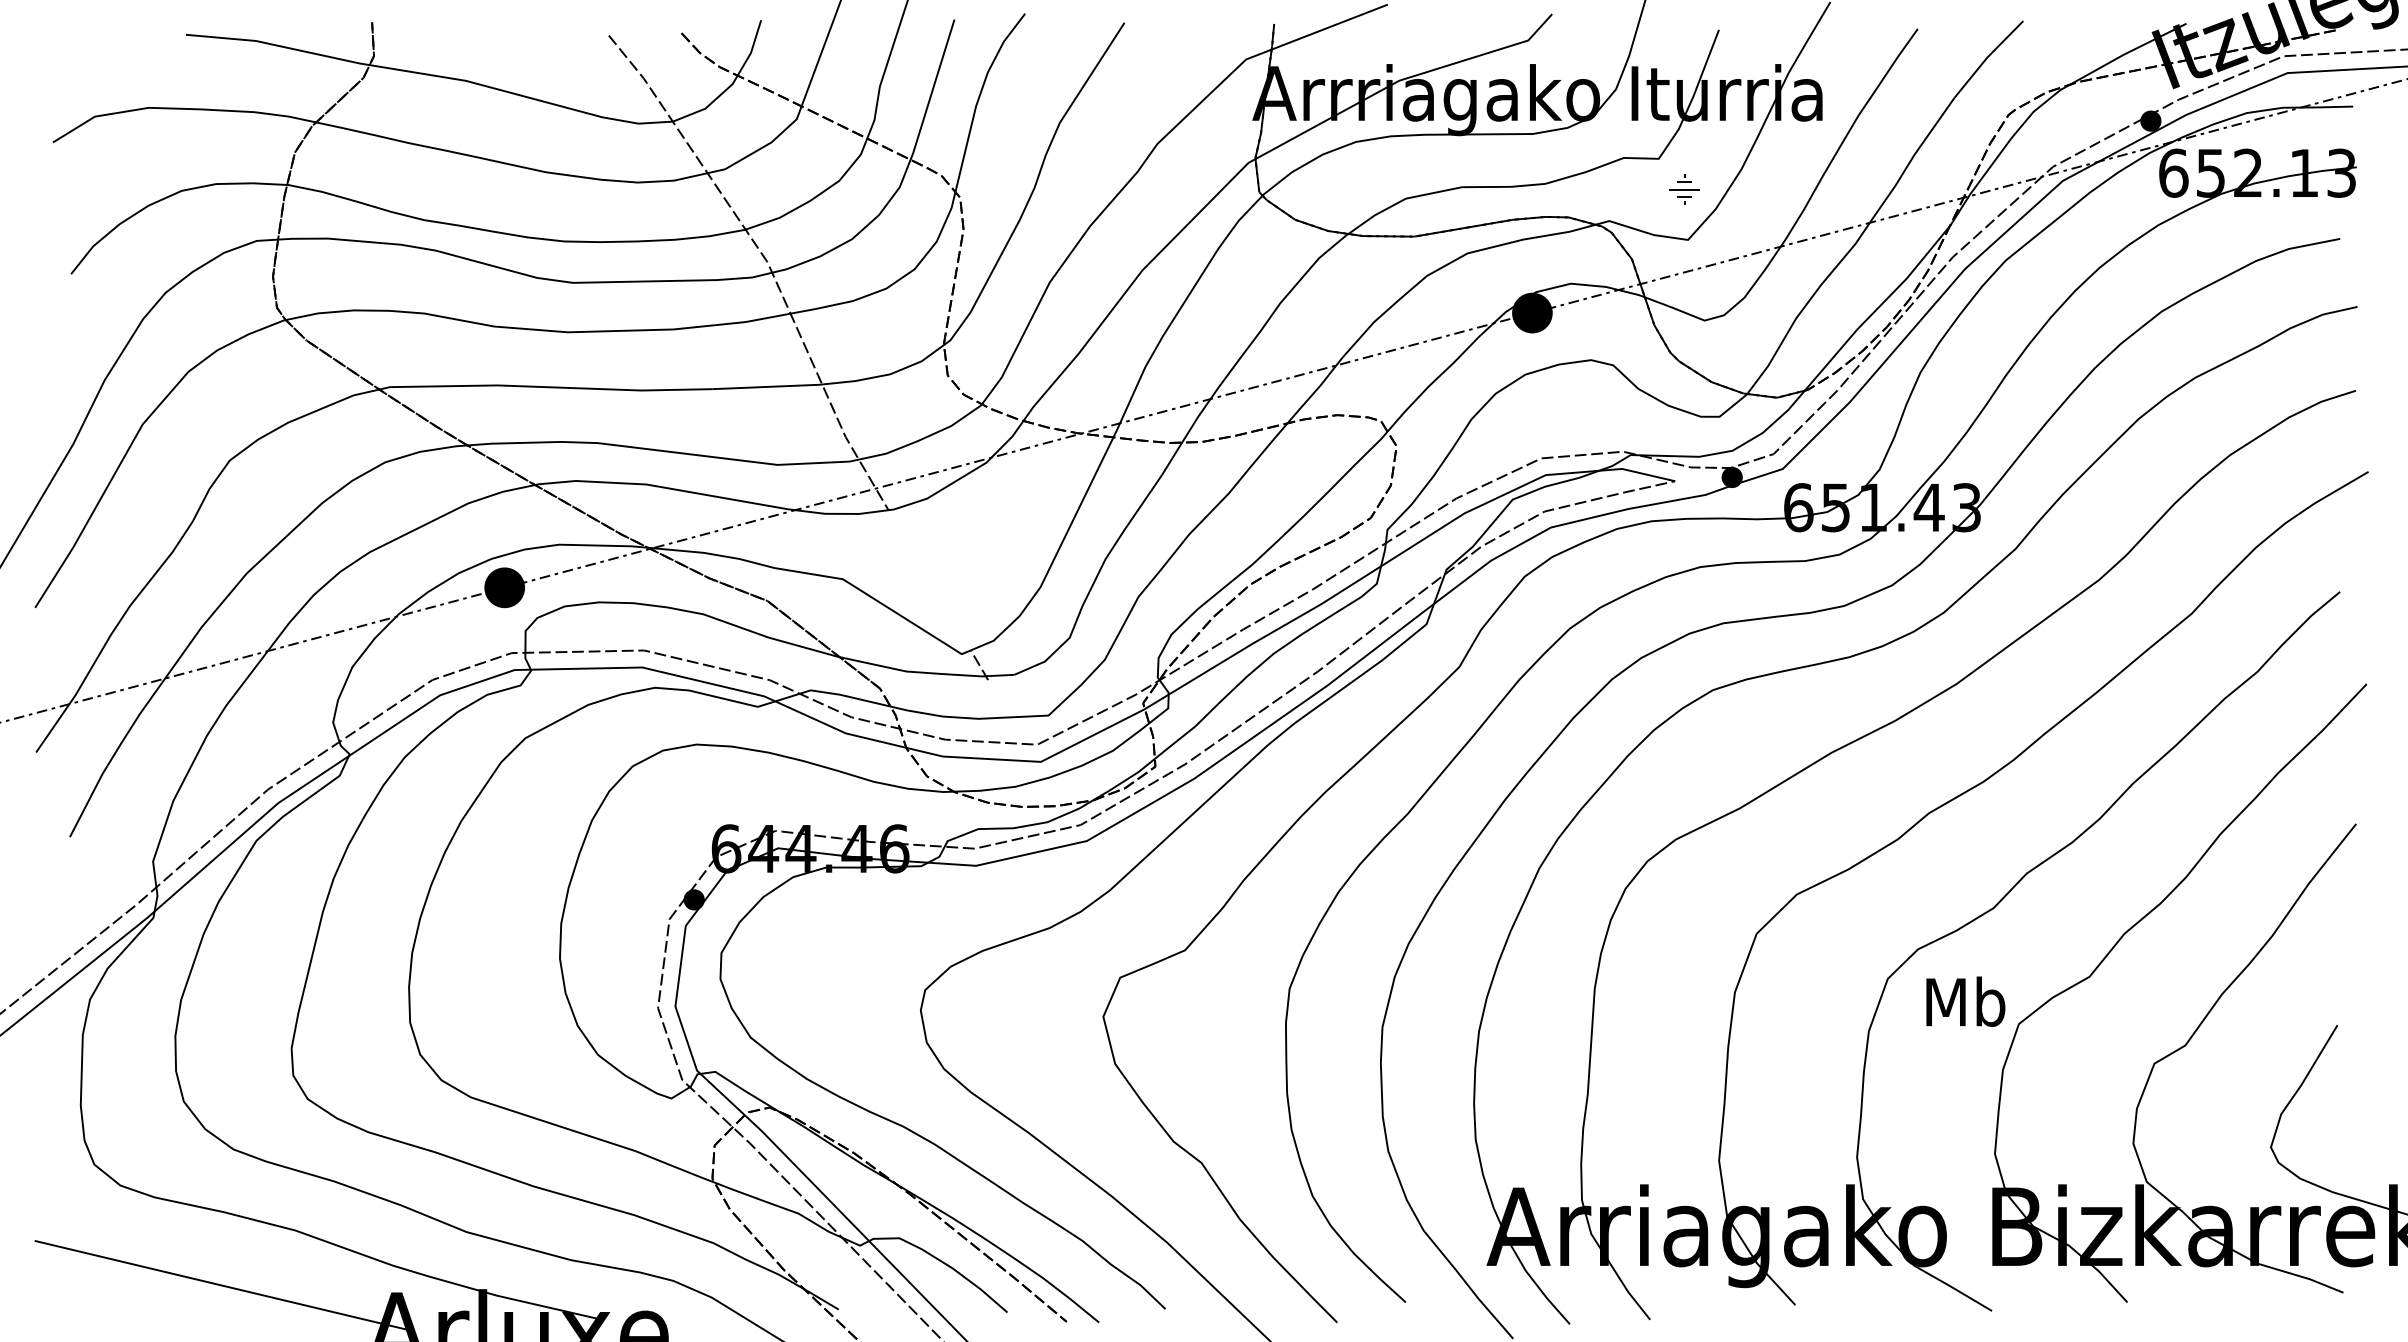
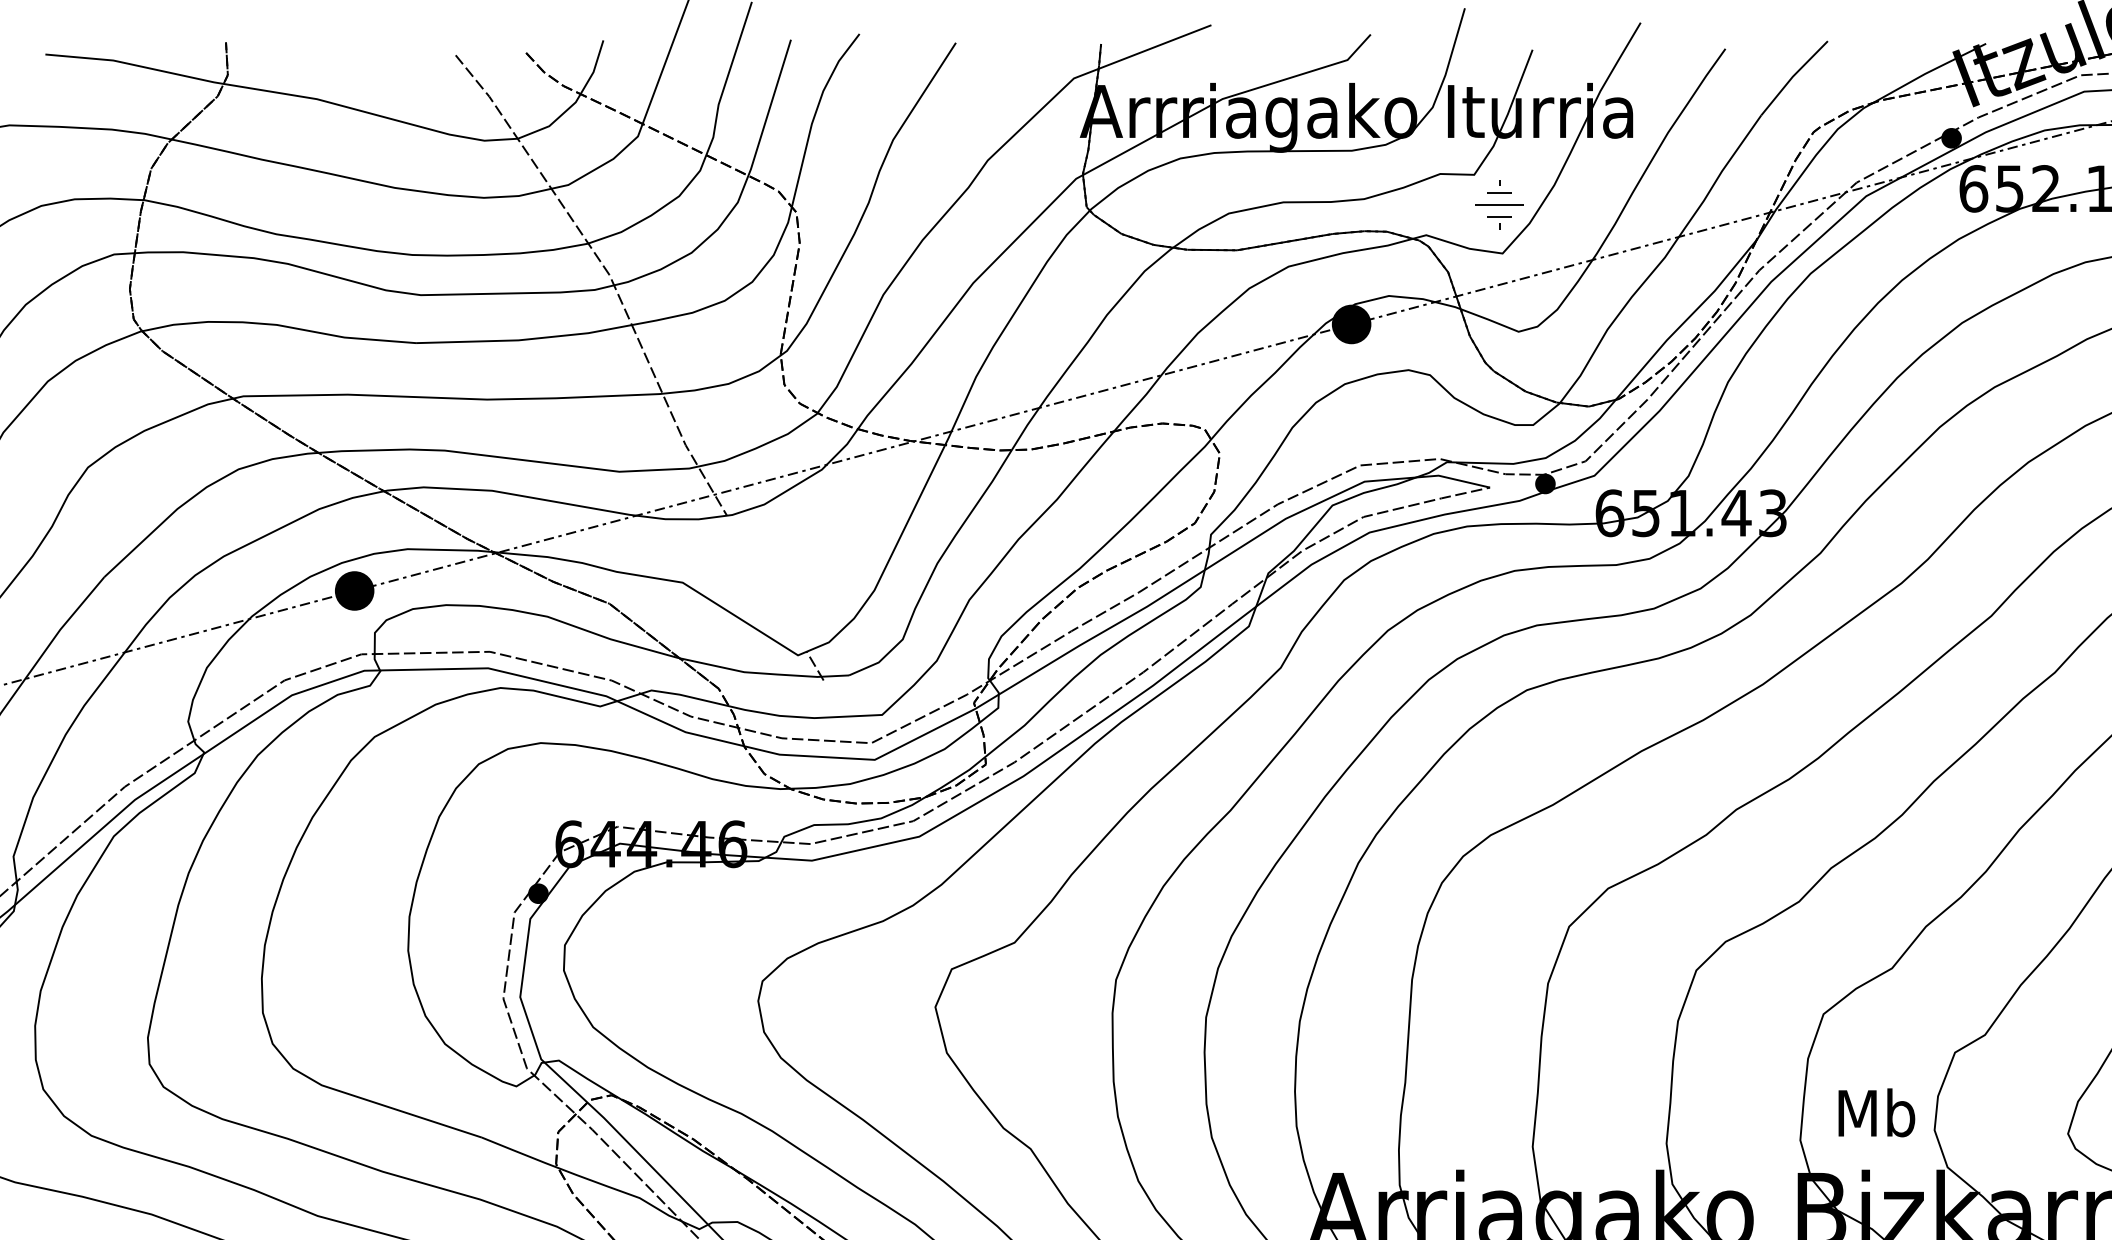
part: (1684, 189) -> (1499, 204), size x1.67
text: (1965, 1001) -> (1876, 1112), moved

